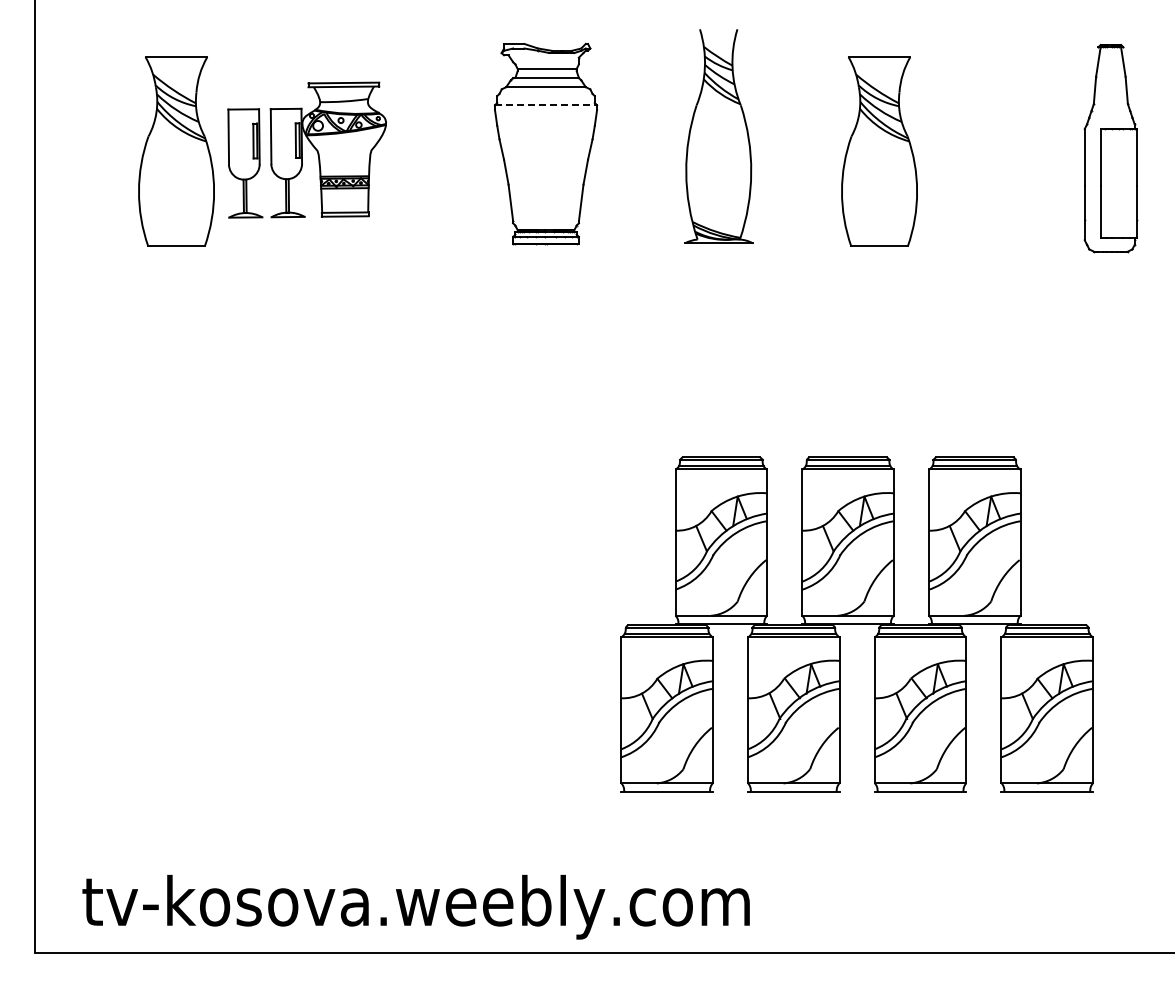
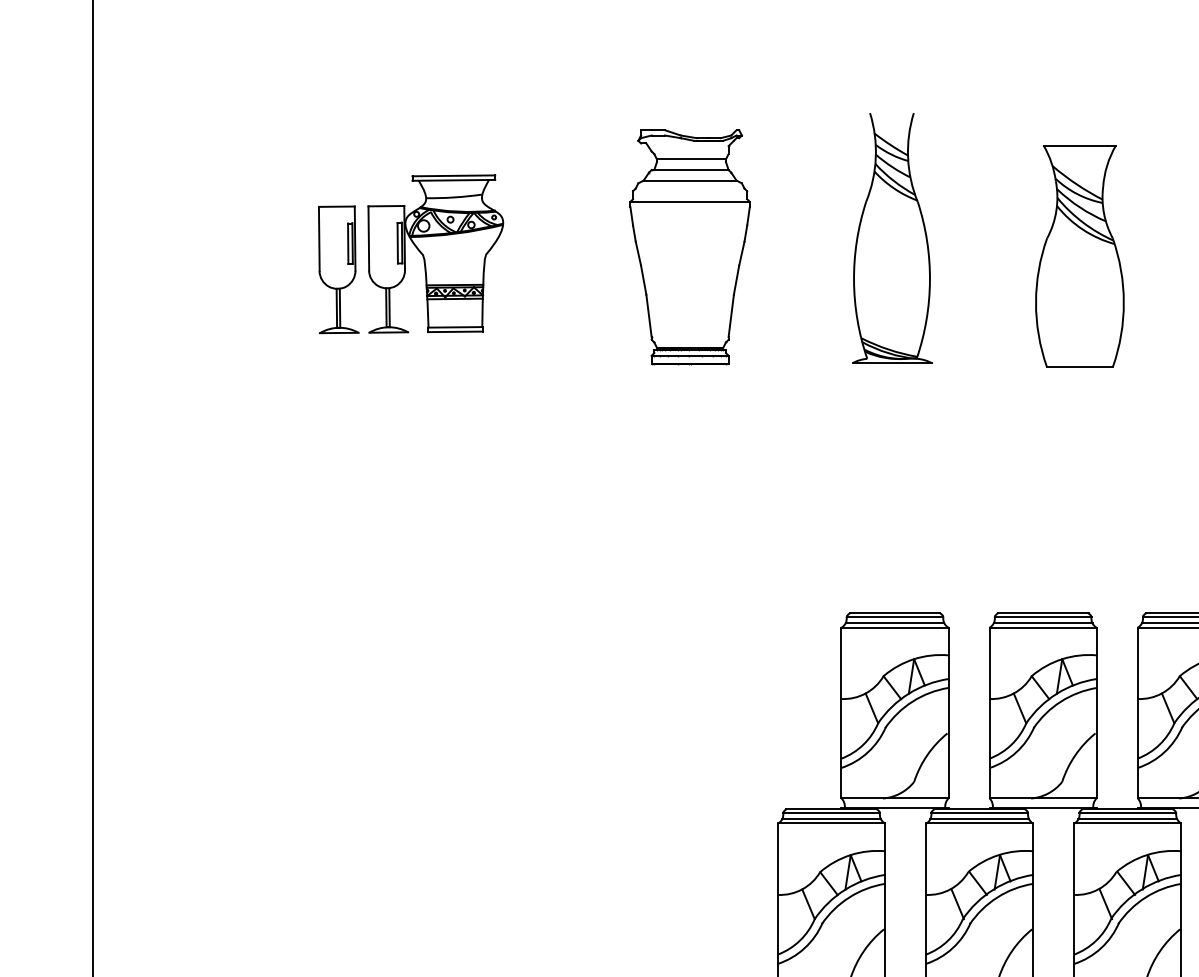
line: (546, 105) -> (690, 202), dashed -> solid
part: (176, 151) -> (258, 255), removed

